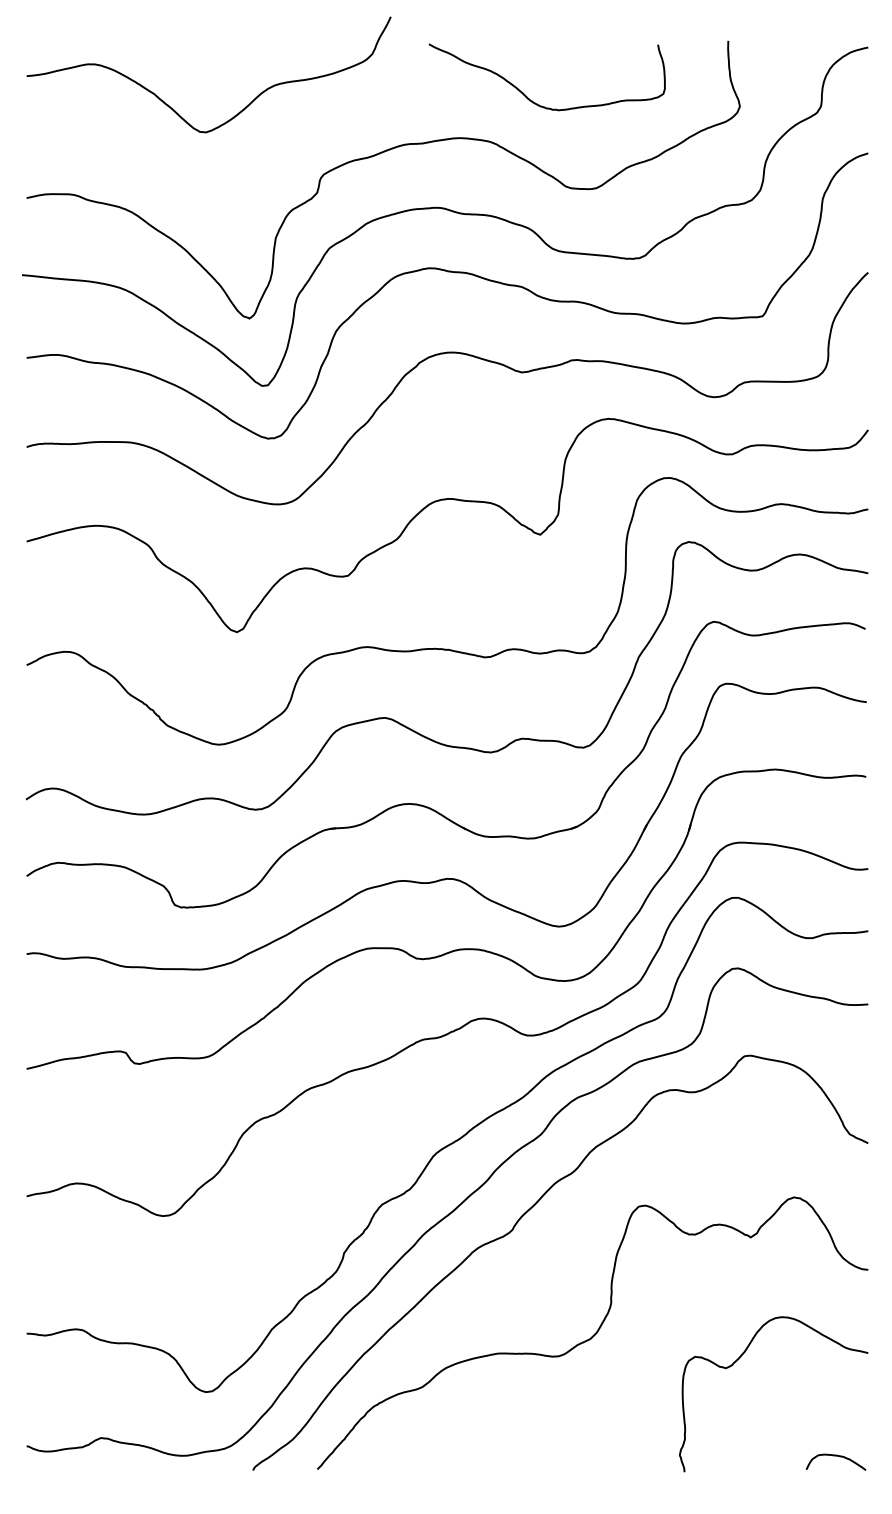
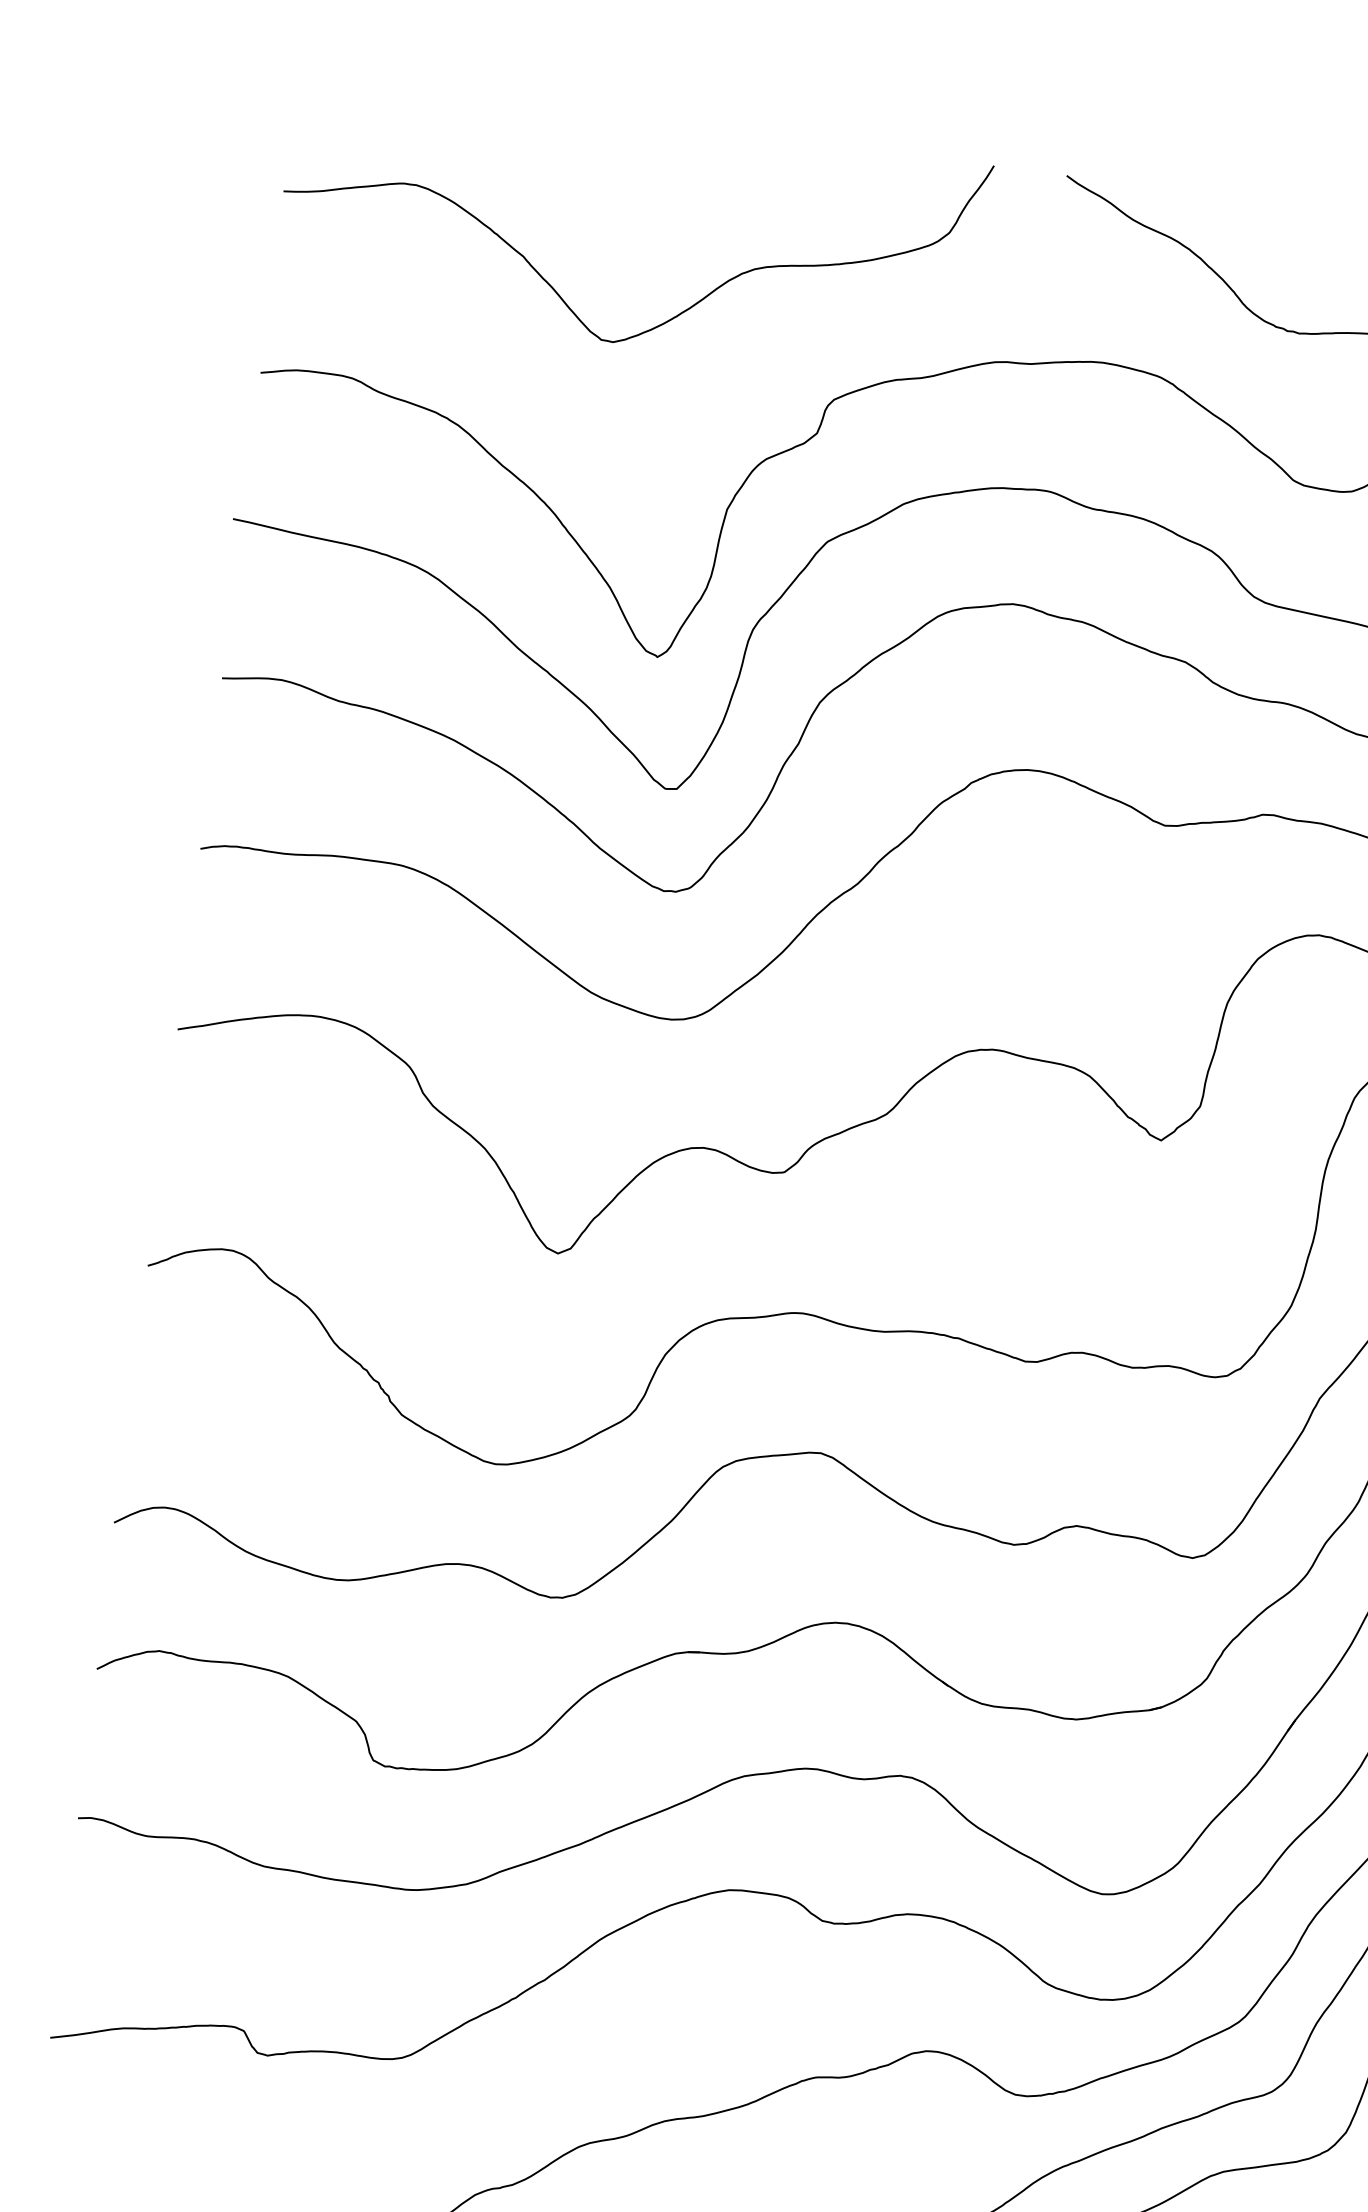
curve: (239, 111) -> (681, 310), moved

